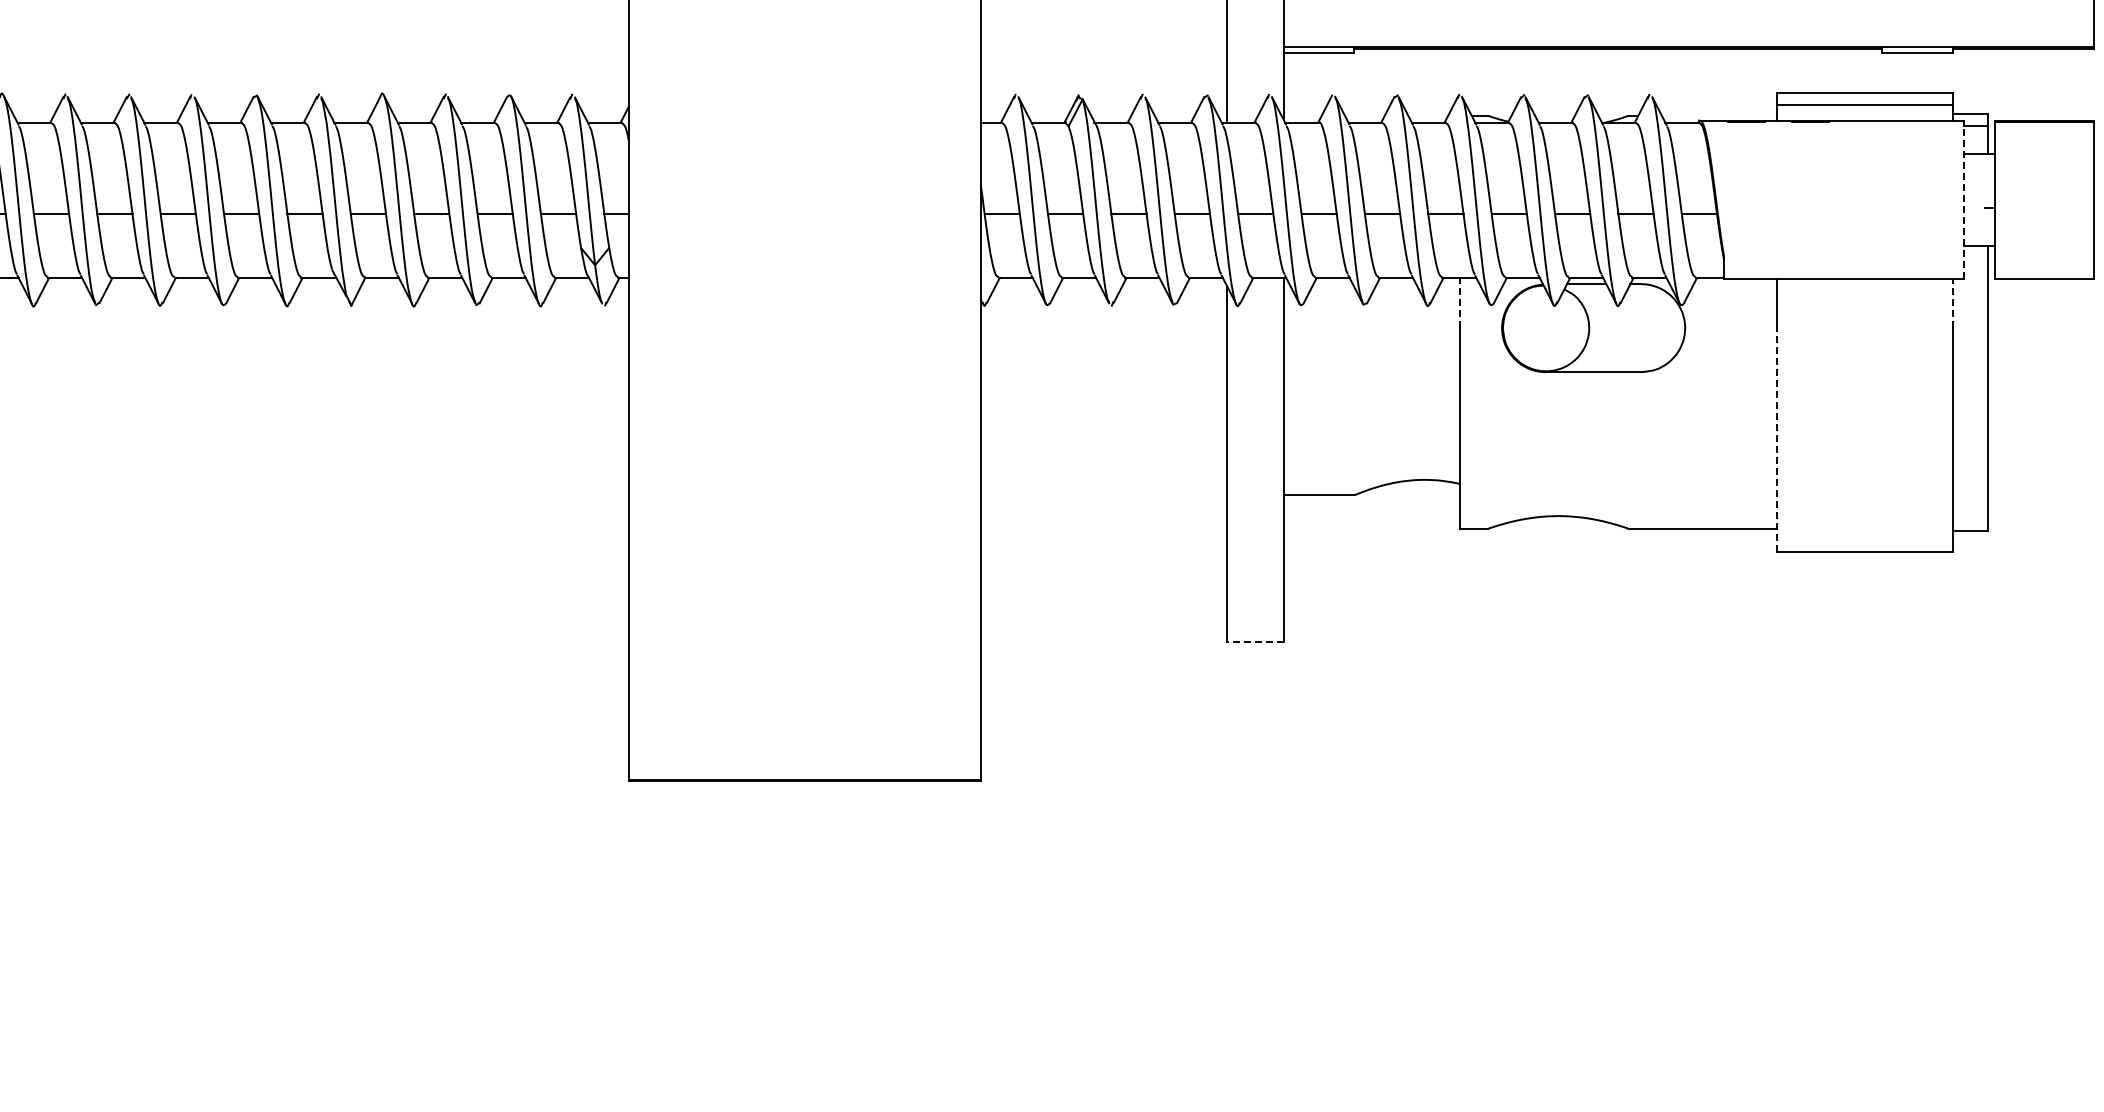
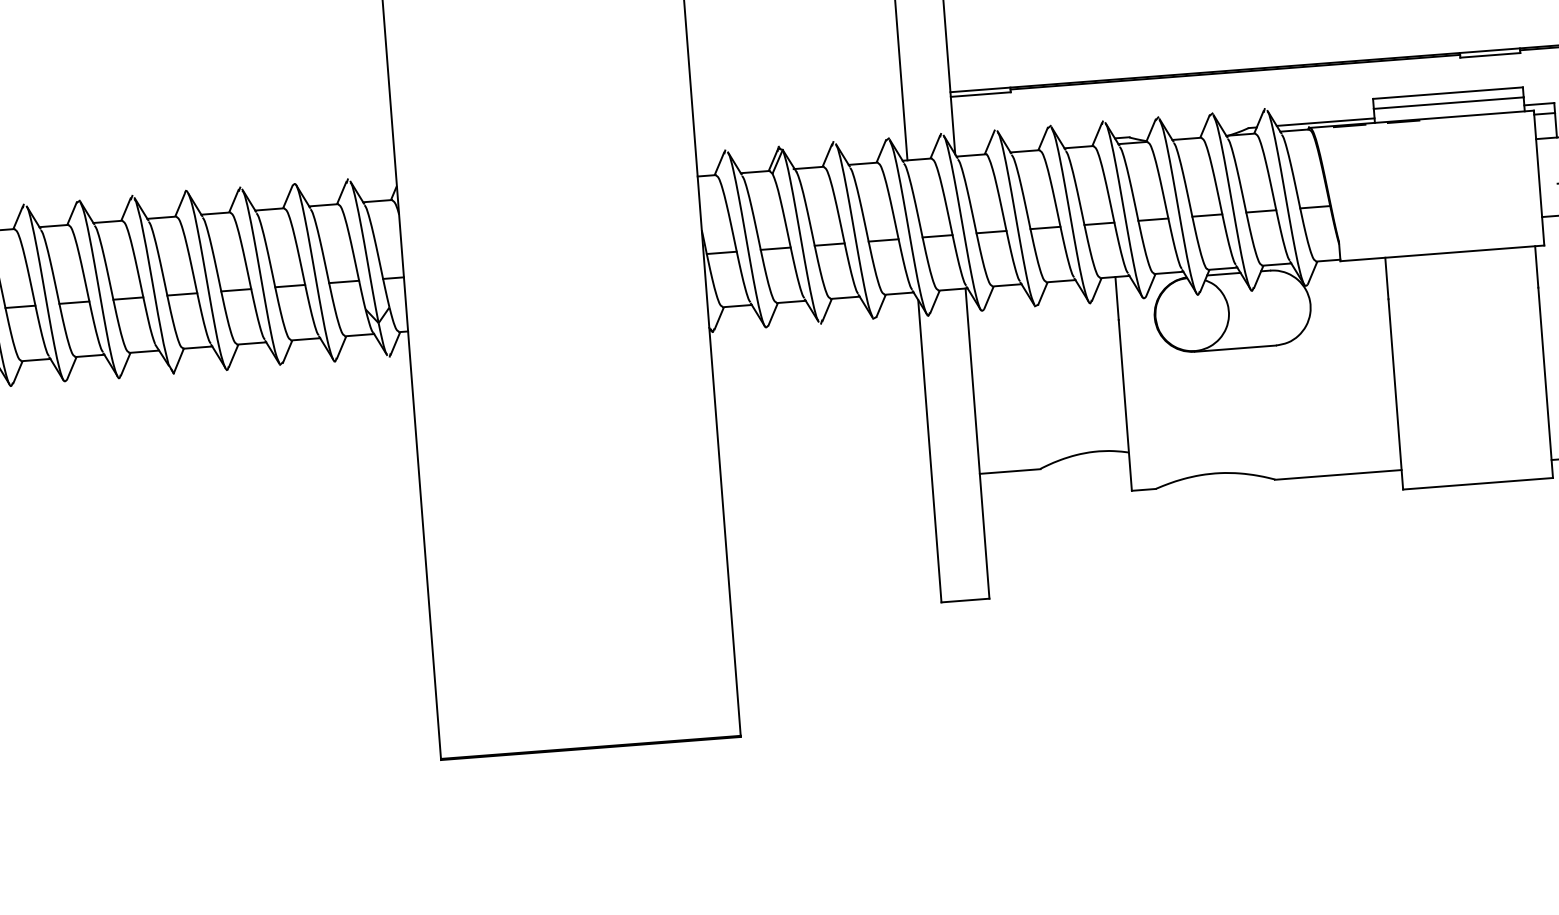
line: (1718, 115) -> (1325, 122), added
line: (1963, 200) -> (1539, 178), dashed -> solid
line: (1459, 302) -> (1116, 298), dashed -> solid
line: (1952, 303) -> (1536, 266), dashed -> solid
line: (1776, 439) -> (1395, 393), dashed -> solid
line: (1255, 642) -> (965, 600), dashed -> solid

